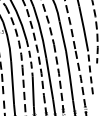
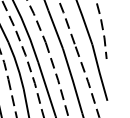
line: (30, 58) -> (17, 65), dashed -> solid
line: (90, 72) -> (99, 72), dashed -> solid

